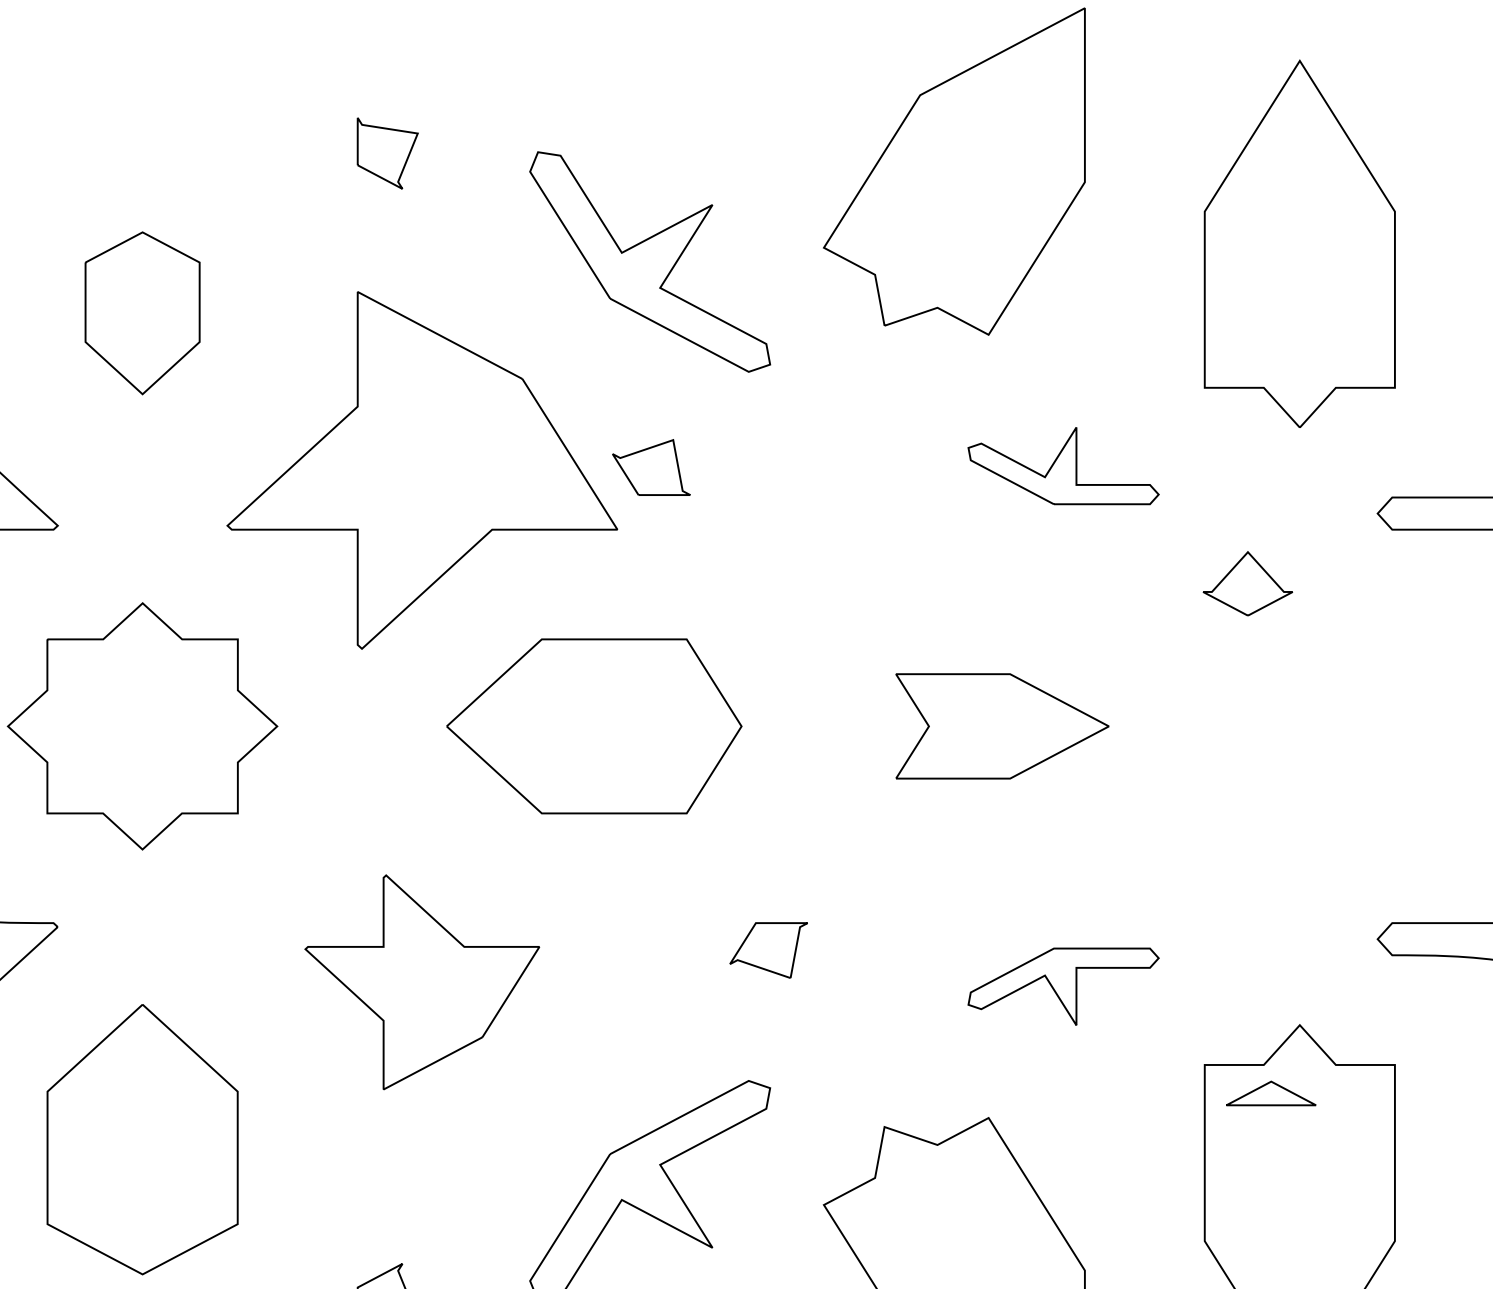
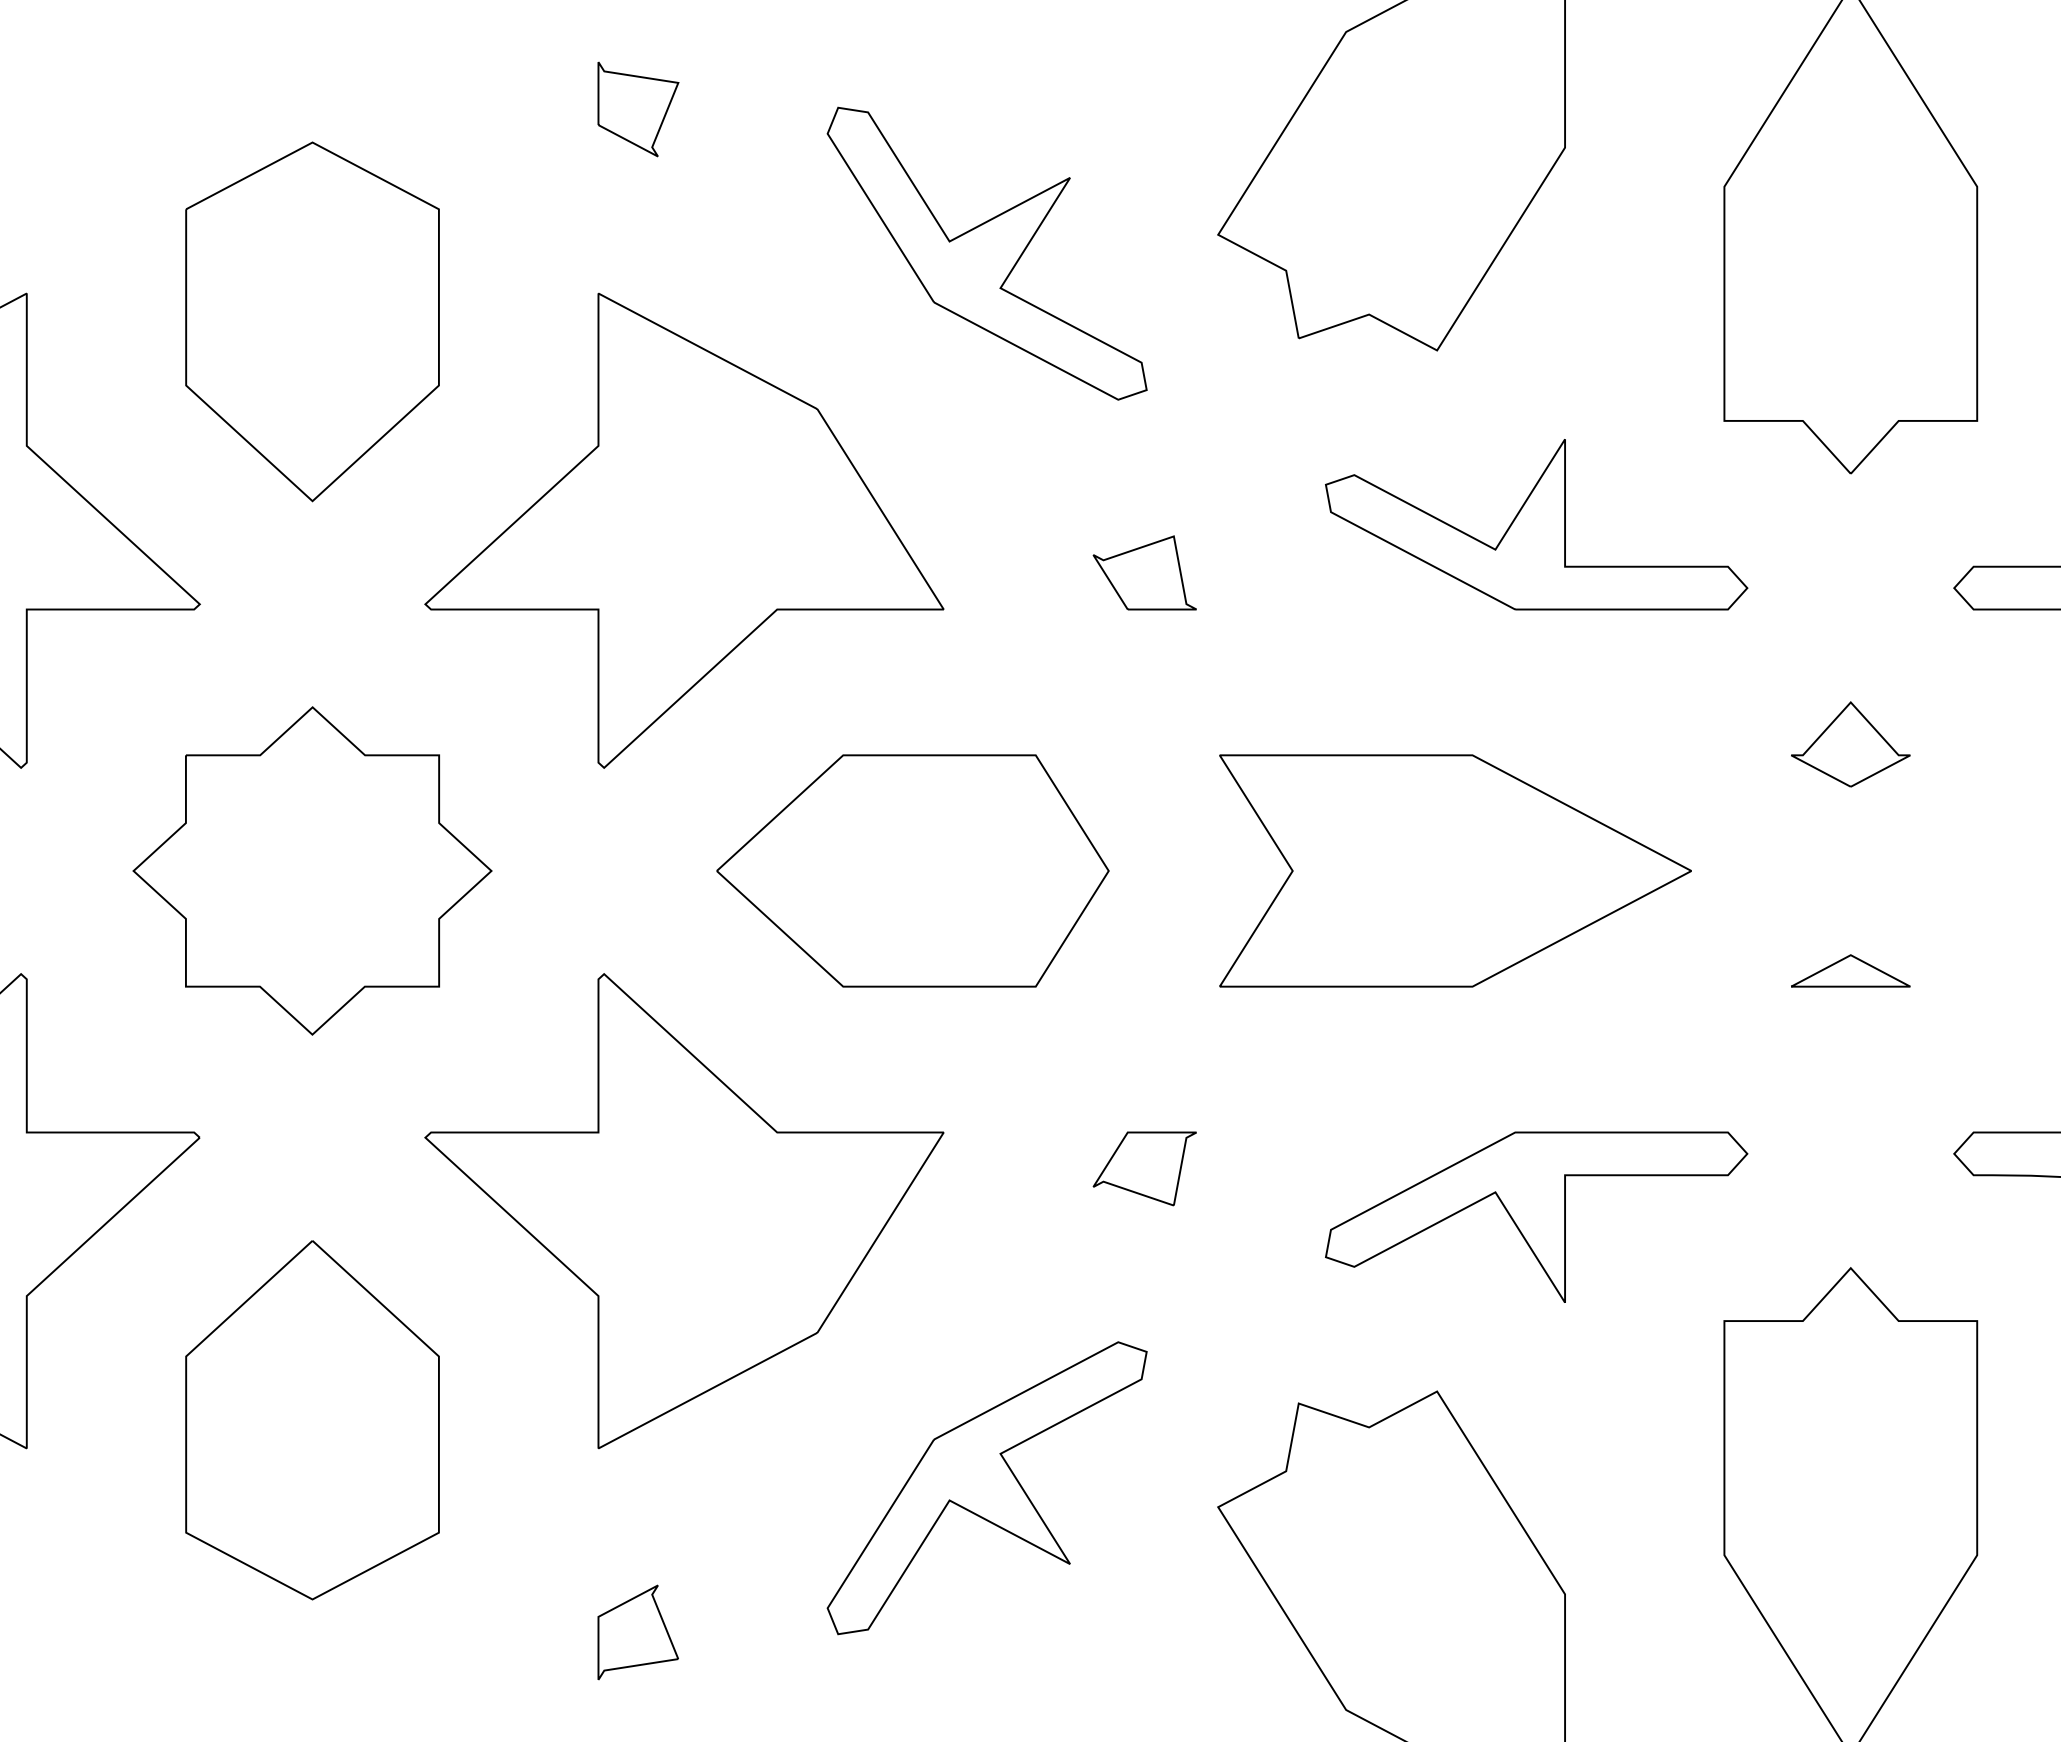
part: (142, 313) -> (312, 321), size x1.67
part: (1063, 465) -> (1536, 524), size x1.67
part: (651, 467) -> (1144, 572), moved
part: (1247, 583) -> (1850, 744), moved
part: (1002, 726) -> (1455, 870), size x1.67
part: (422, 982) -> (684, 1211), size x1.67
part: (1063, 986) -> (1536, 1216), size x1.67
part: (1271, 1093) -> (1850, 970), moved

